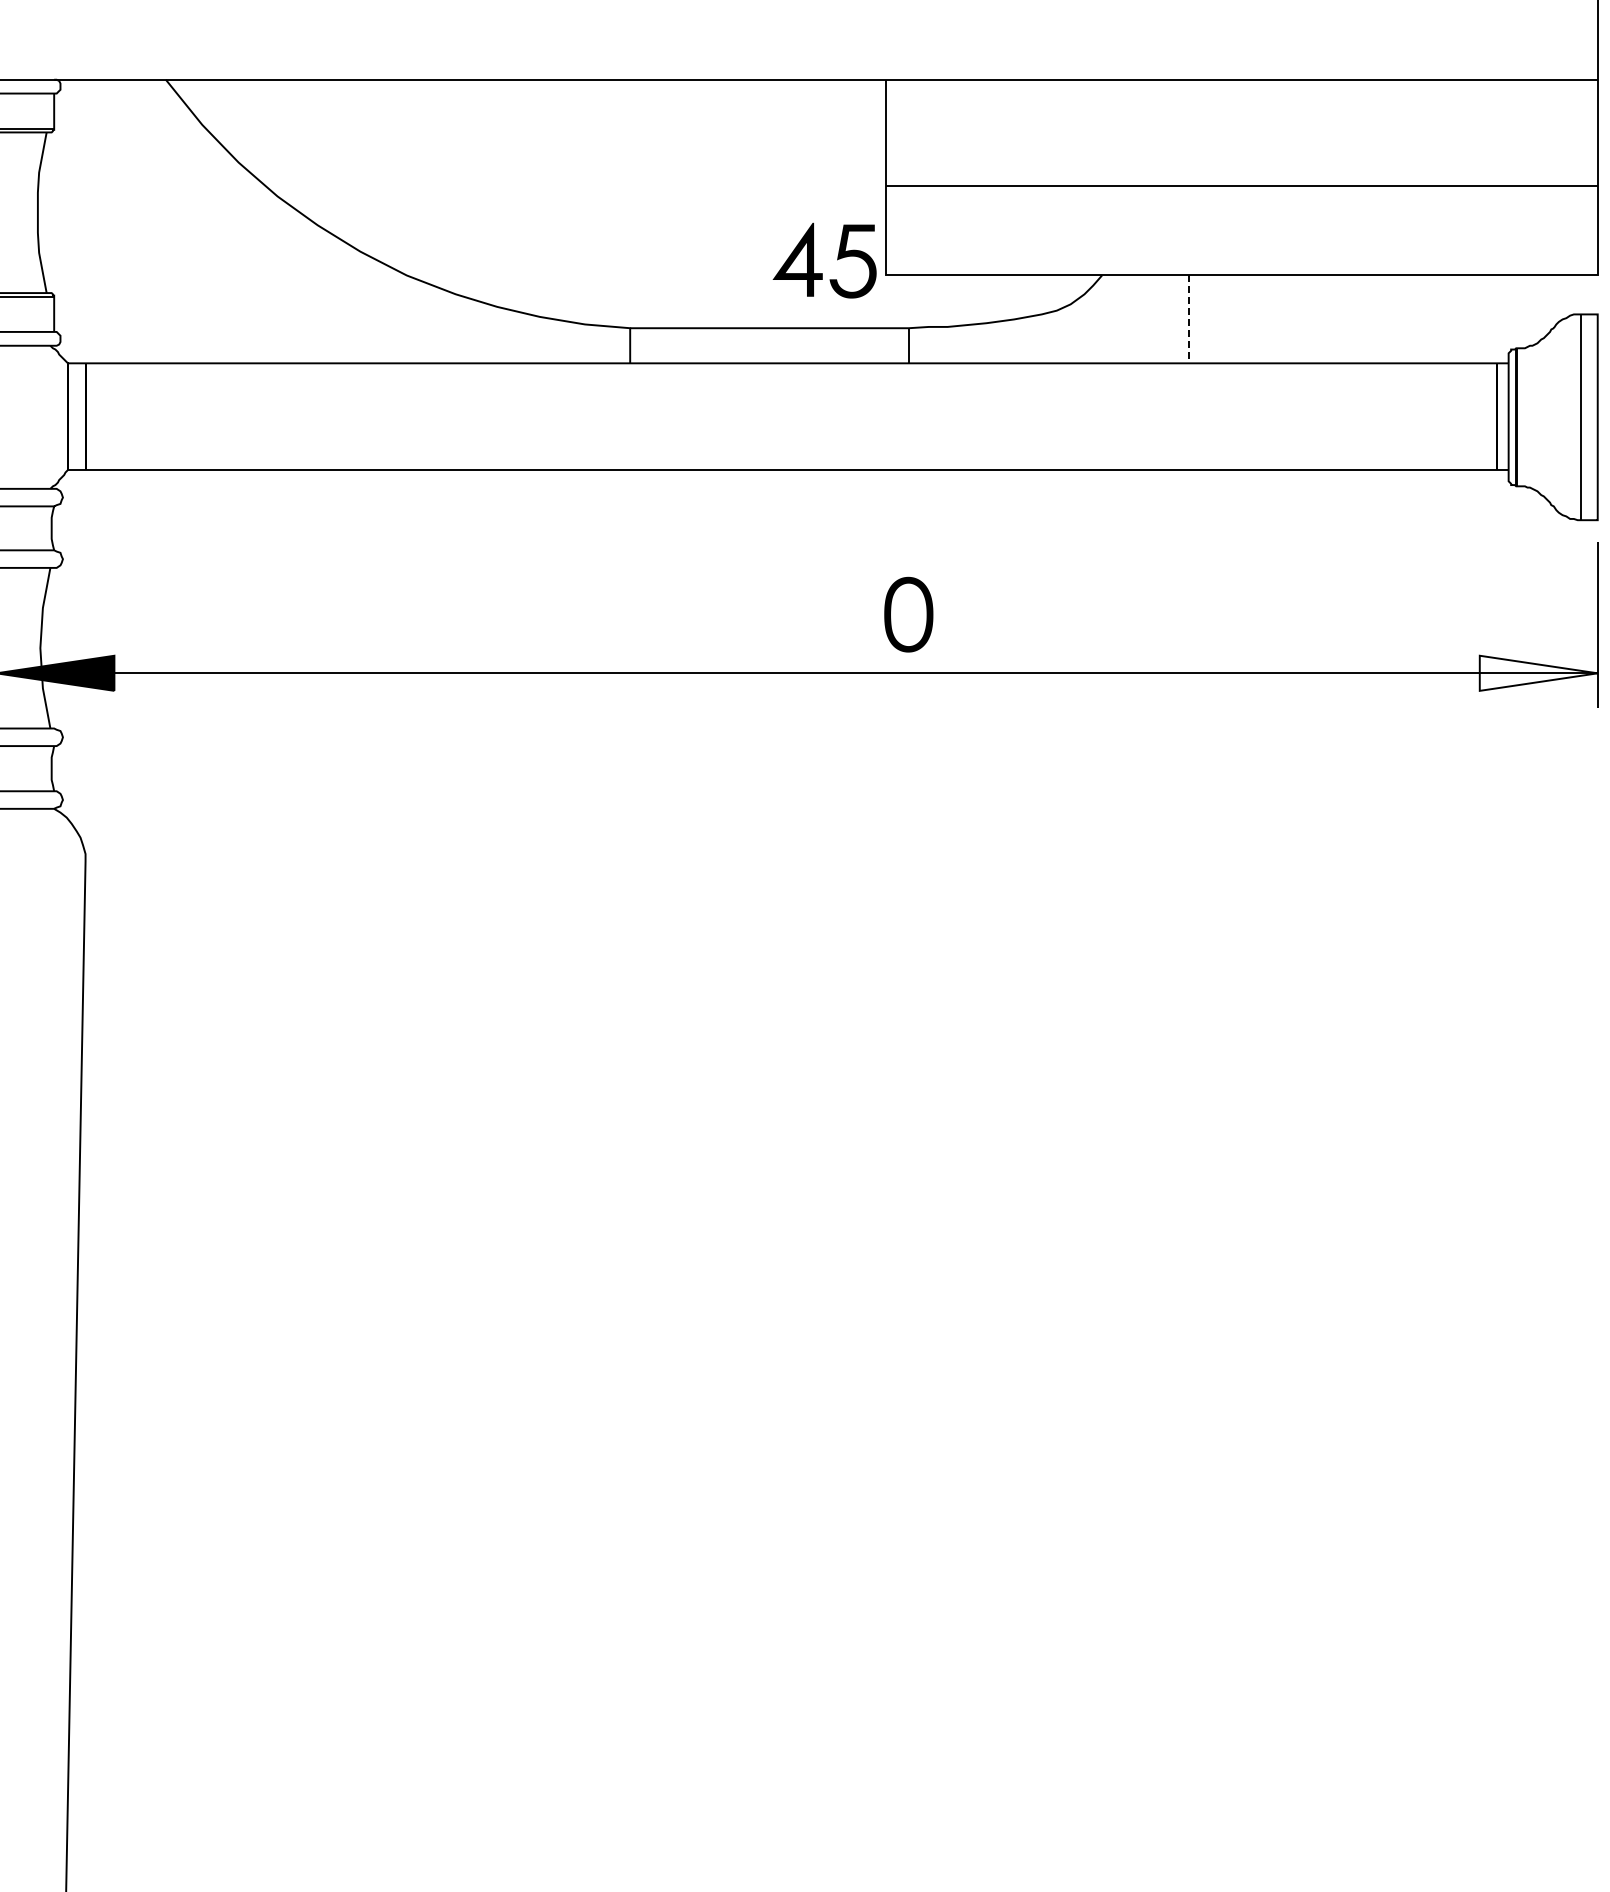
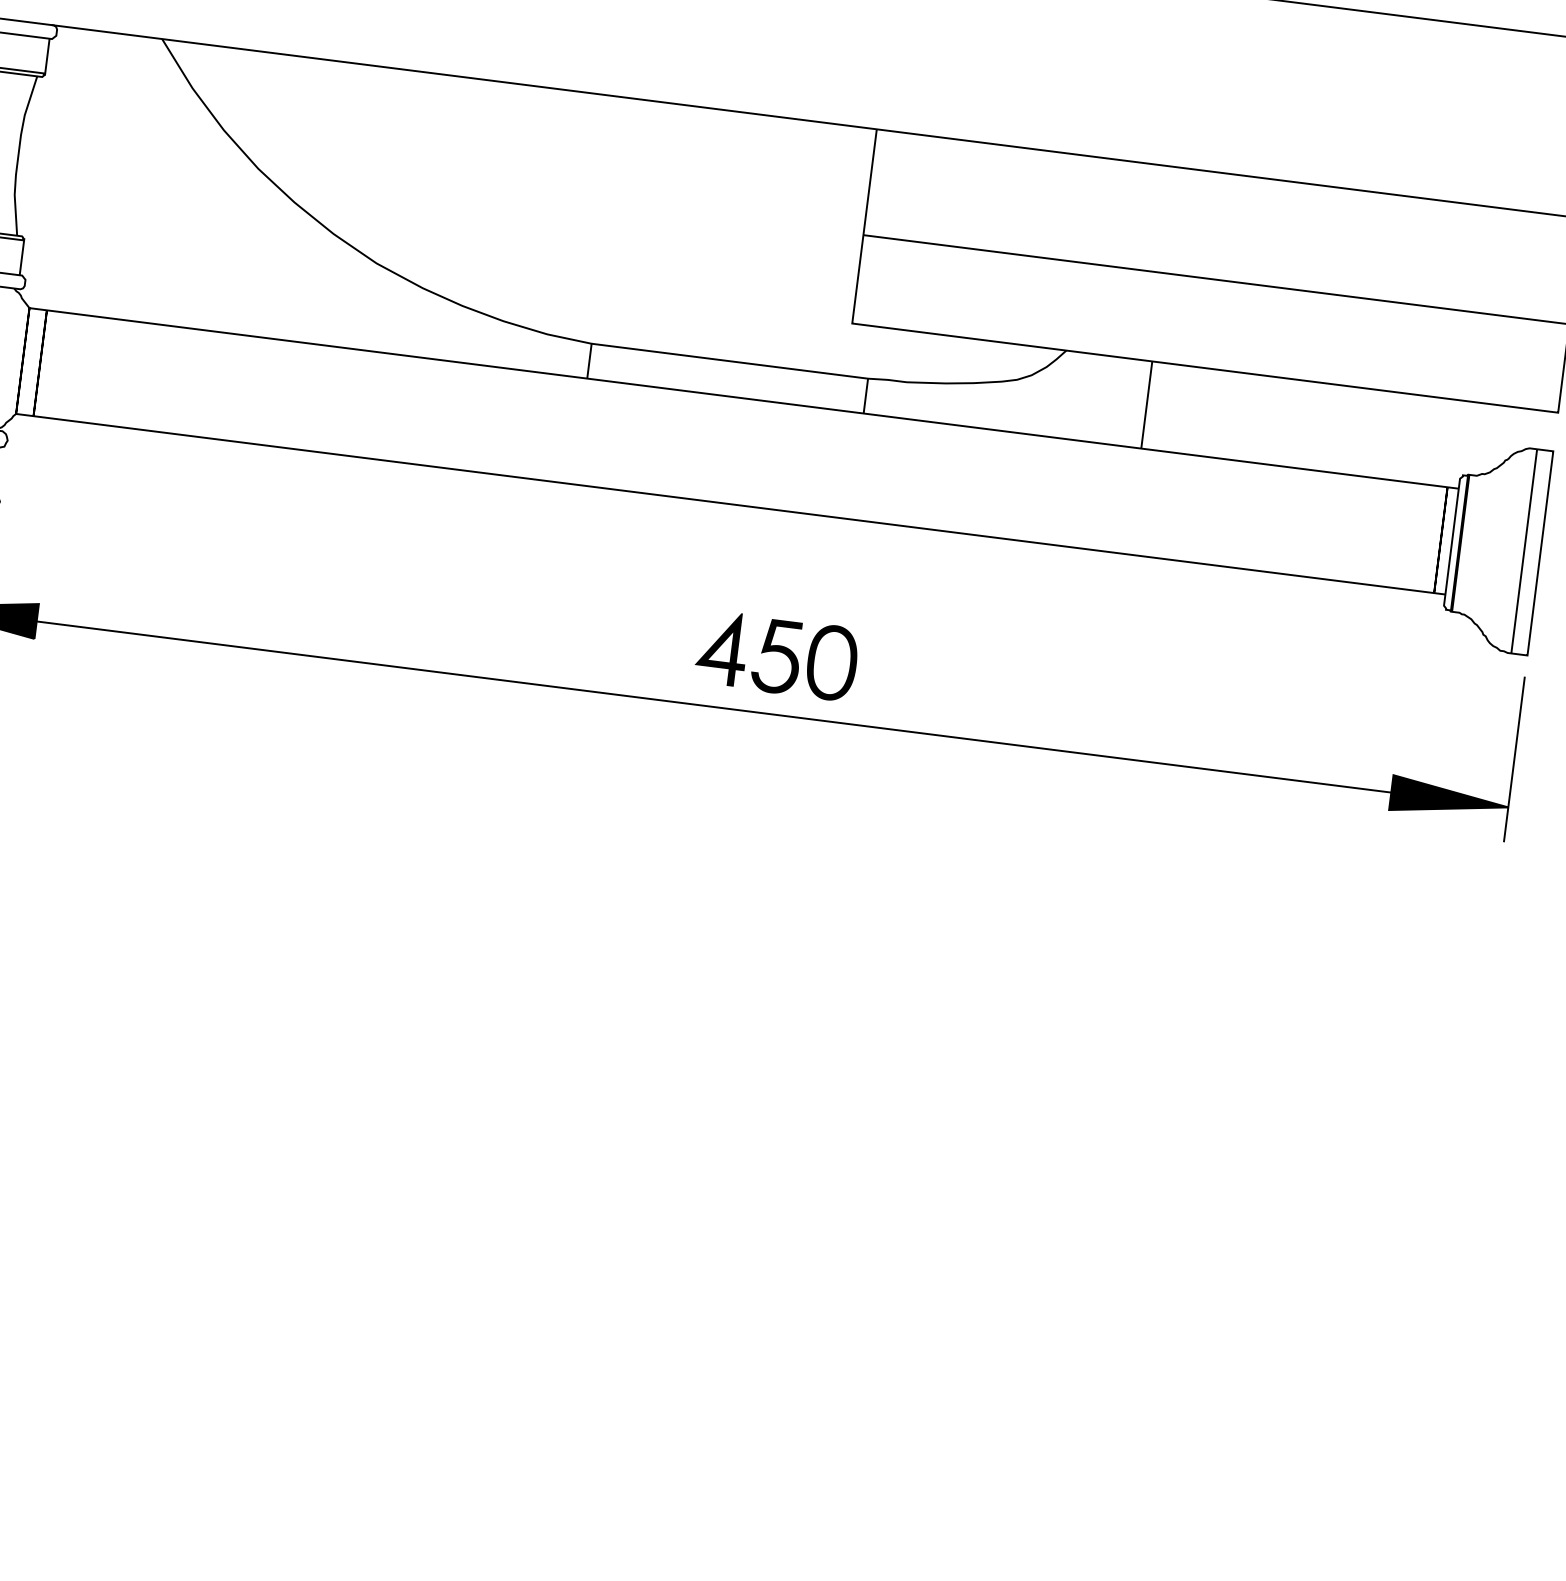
part: (813, 260) -> (737, 650), moved
line: (1188, 319) -> (1146, 405), dashed -> solid
fill: (1538, 672) -> (1449, 799), added

